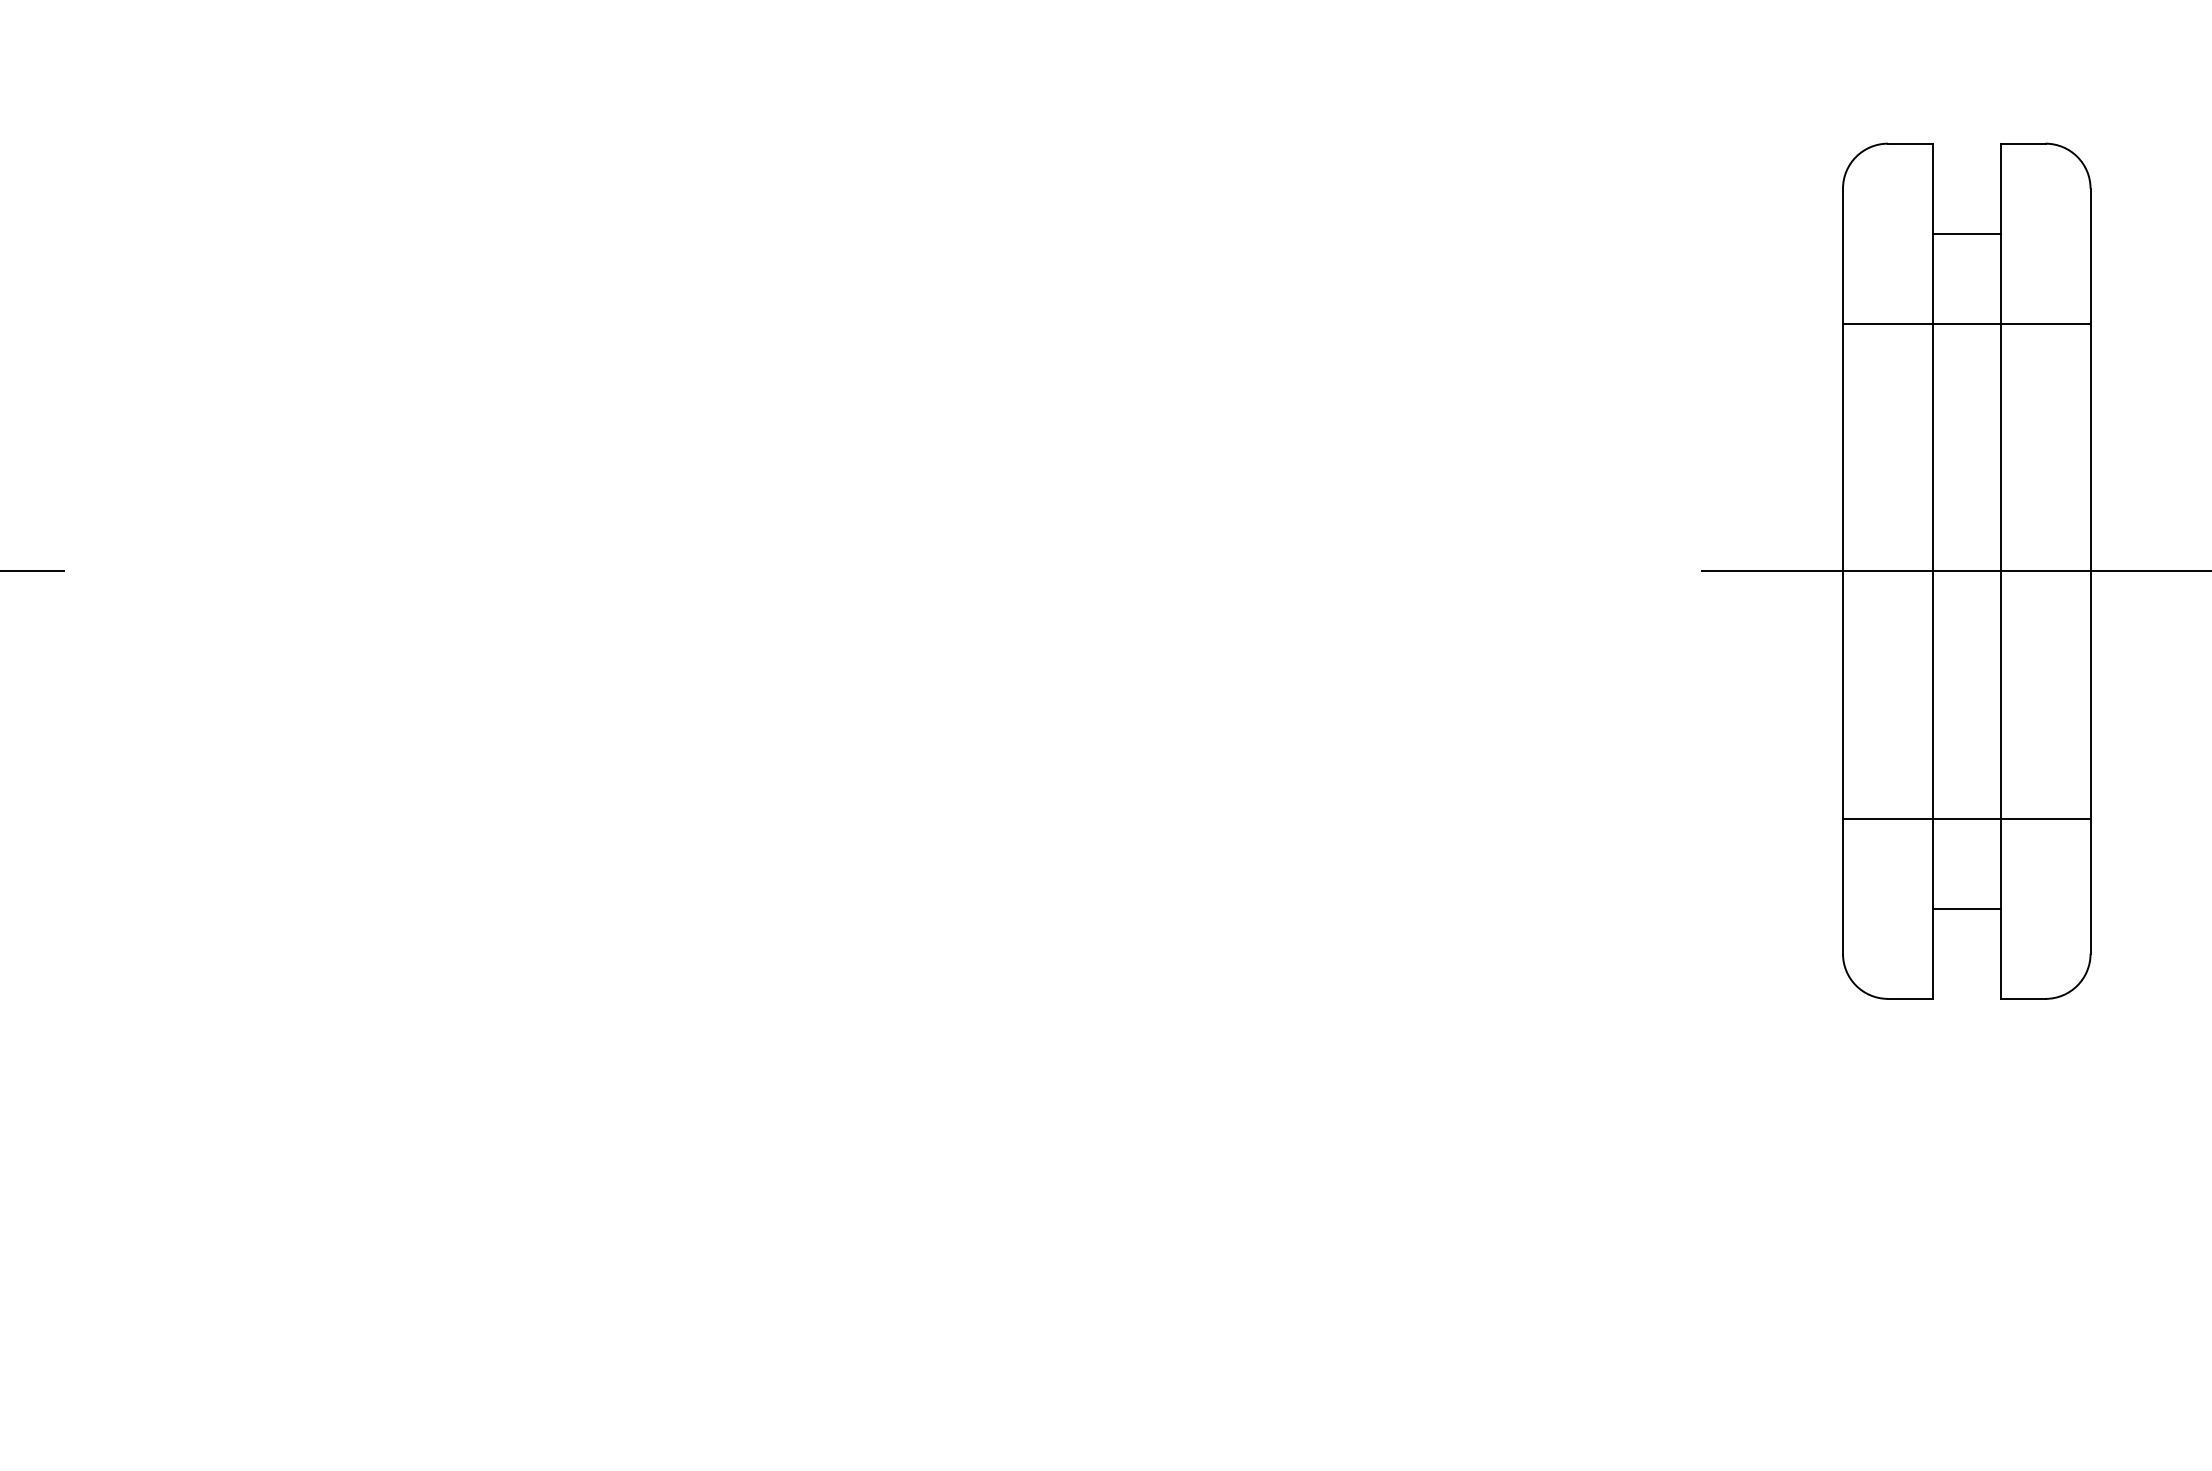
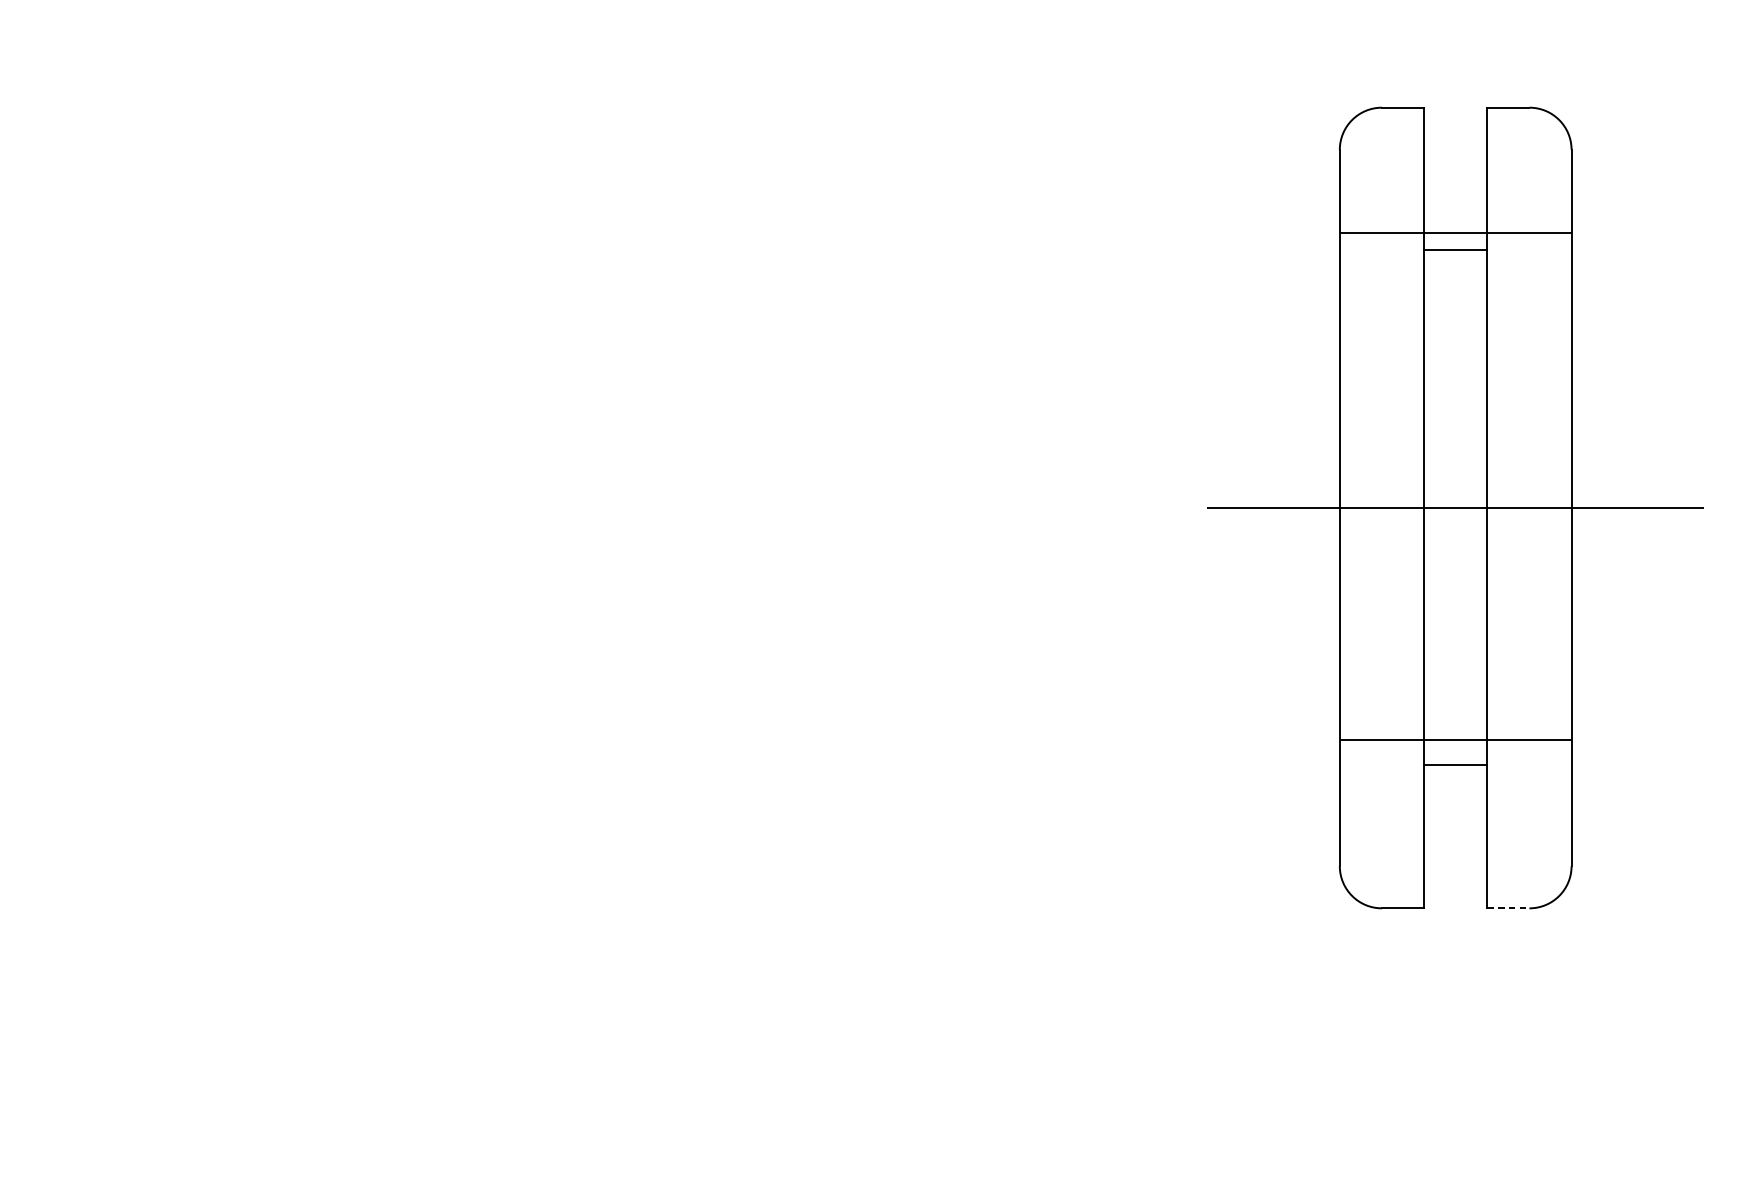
line: (1966, 233) -> (1455, 249), moved
line: (1966, 323) -> (1455, 232), moved
line: (1966, 908) -> (1455, 764), moved
line: (2023, 998) -> (1508, 907), solid -> dashed

